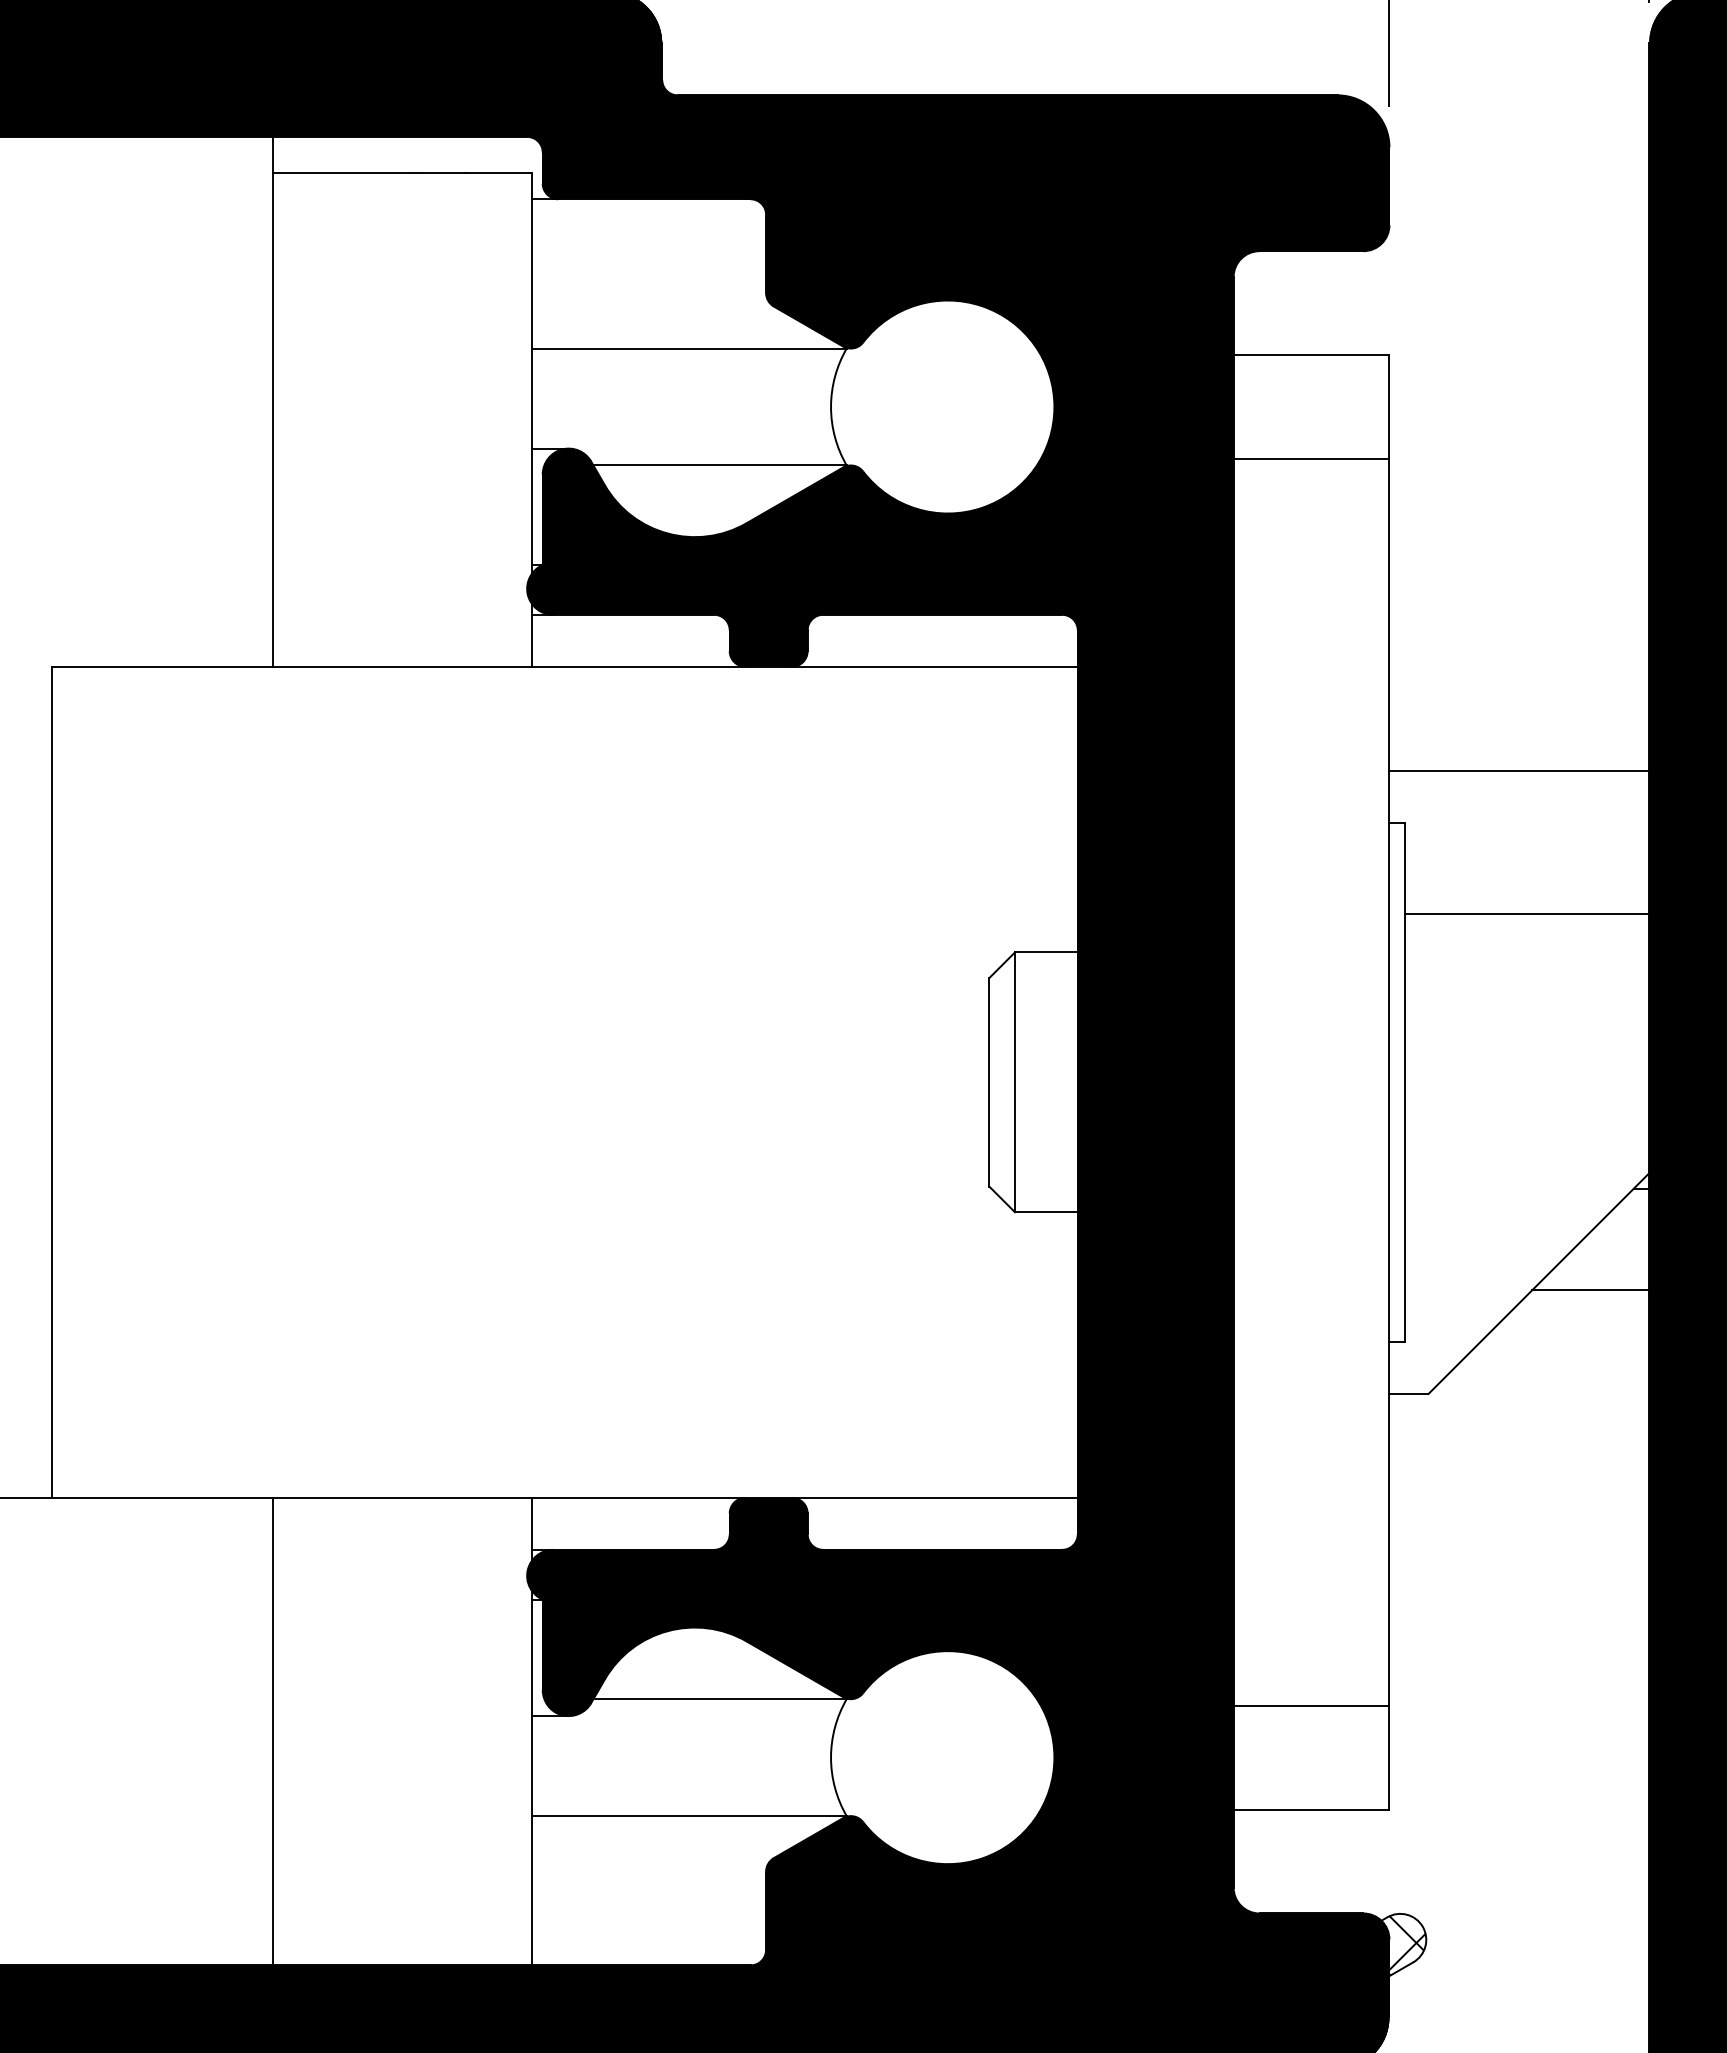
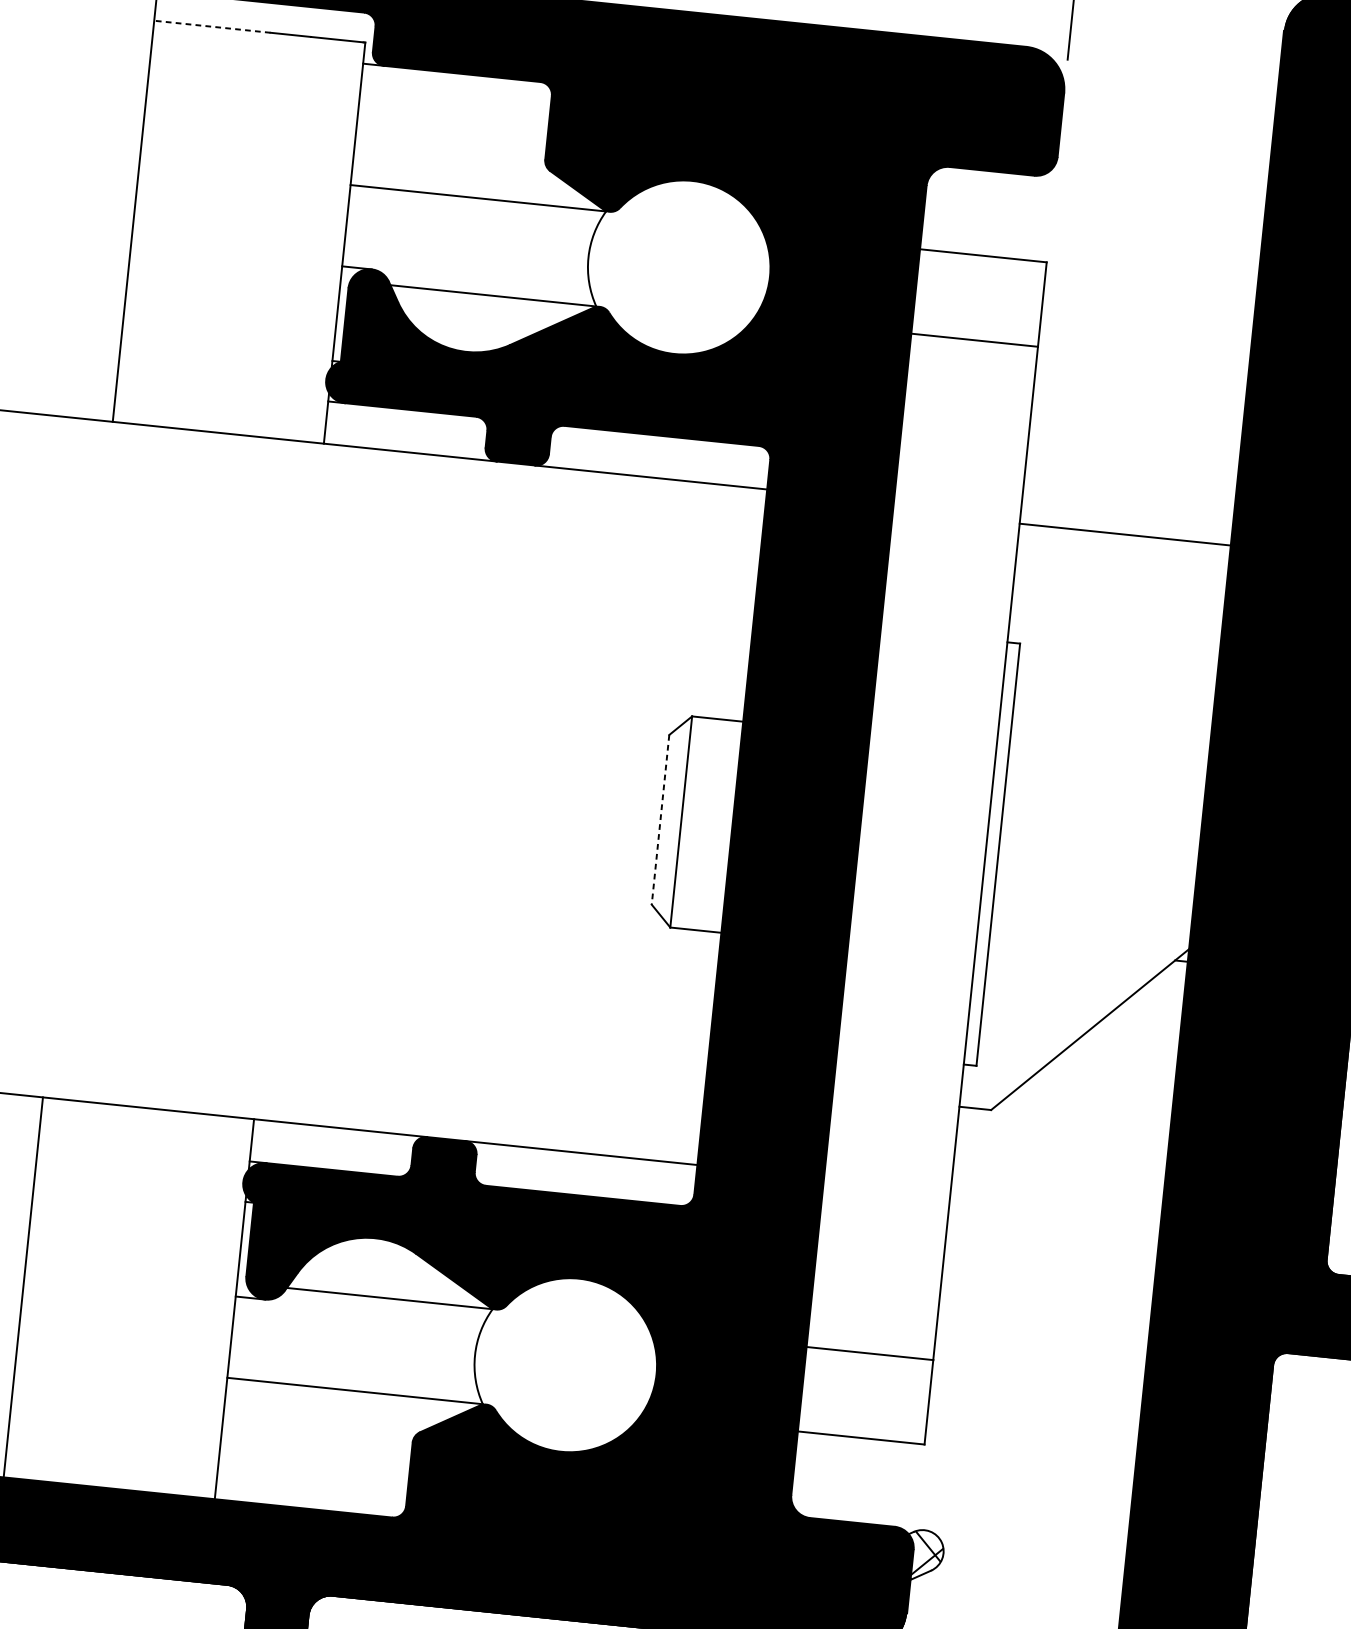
line: (344, 173) -> (212, 26), solid -> dashed
line: (1519, 770) -> (1125, 534), moved
line: (1527, 913) -> (1112, 727), removed
line: (989, 1082) -> (660, 819), solid -> dashed
line: (1590, 1290) -> (1131, 1039), removed

